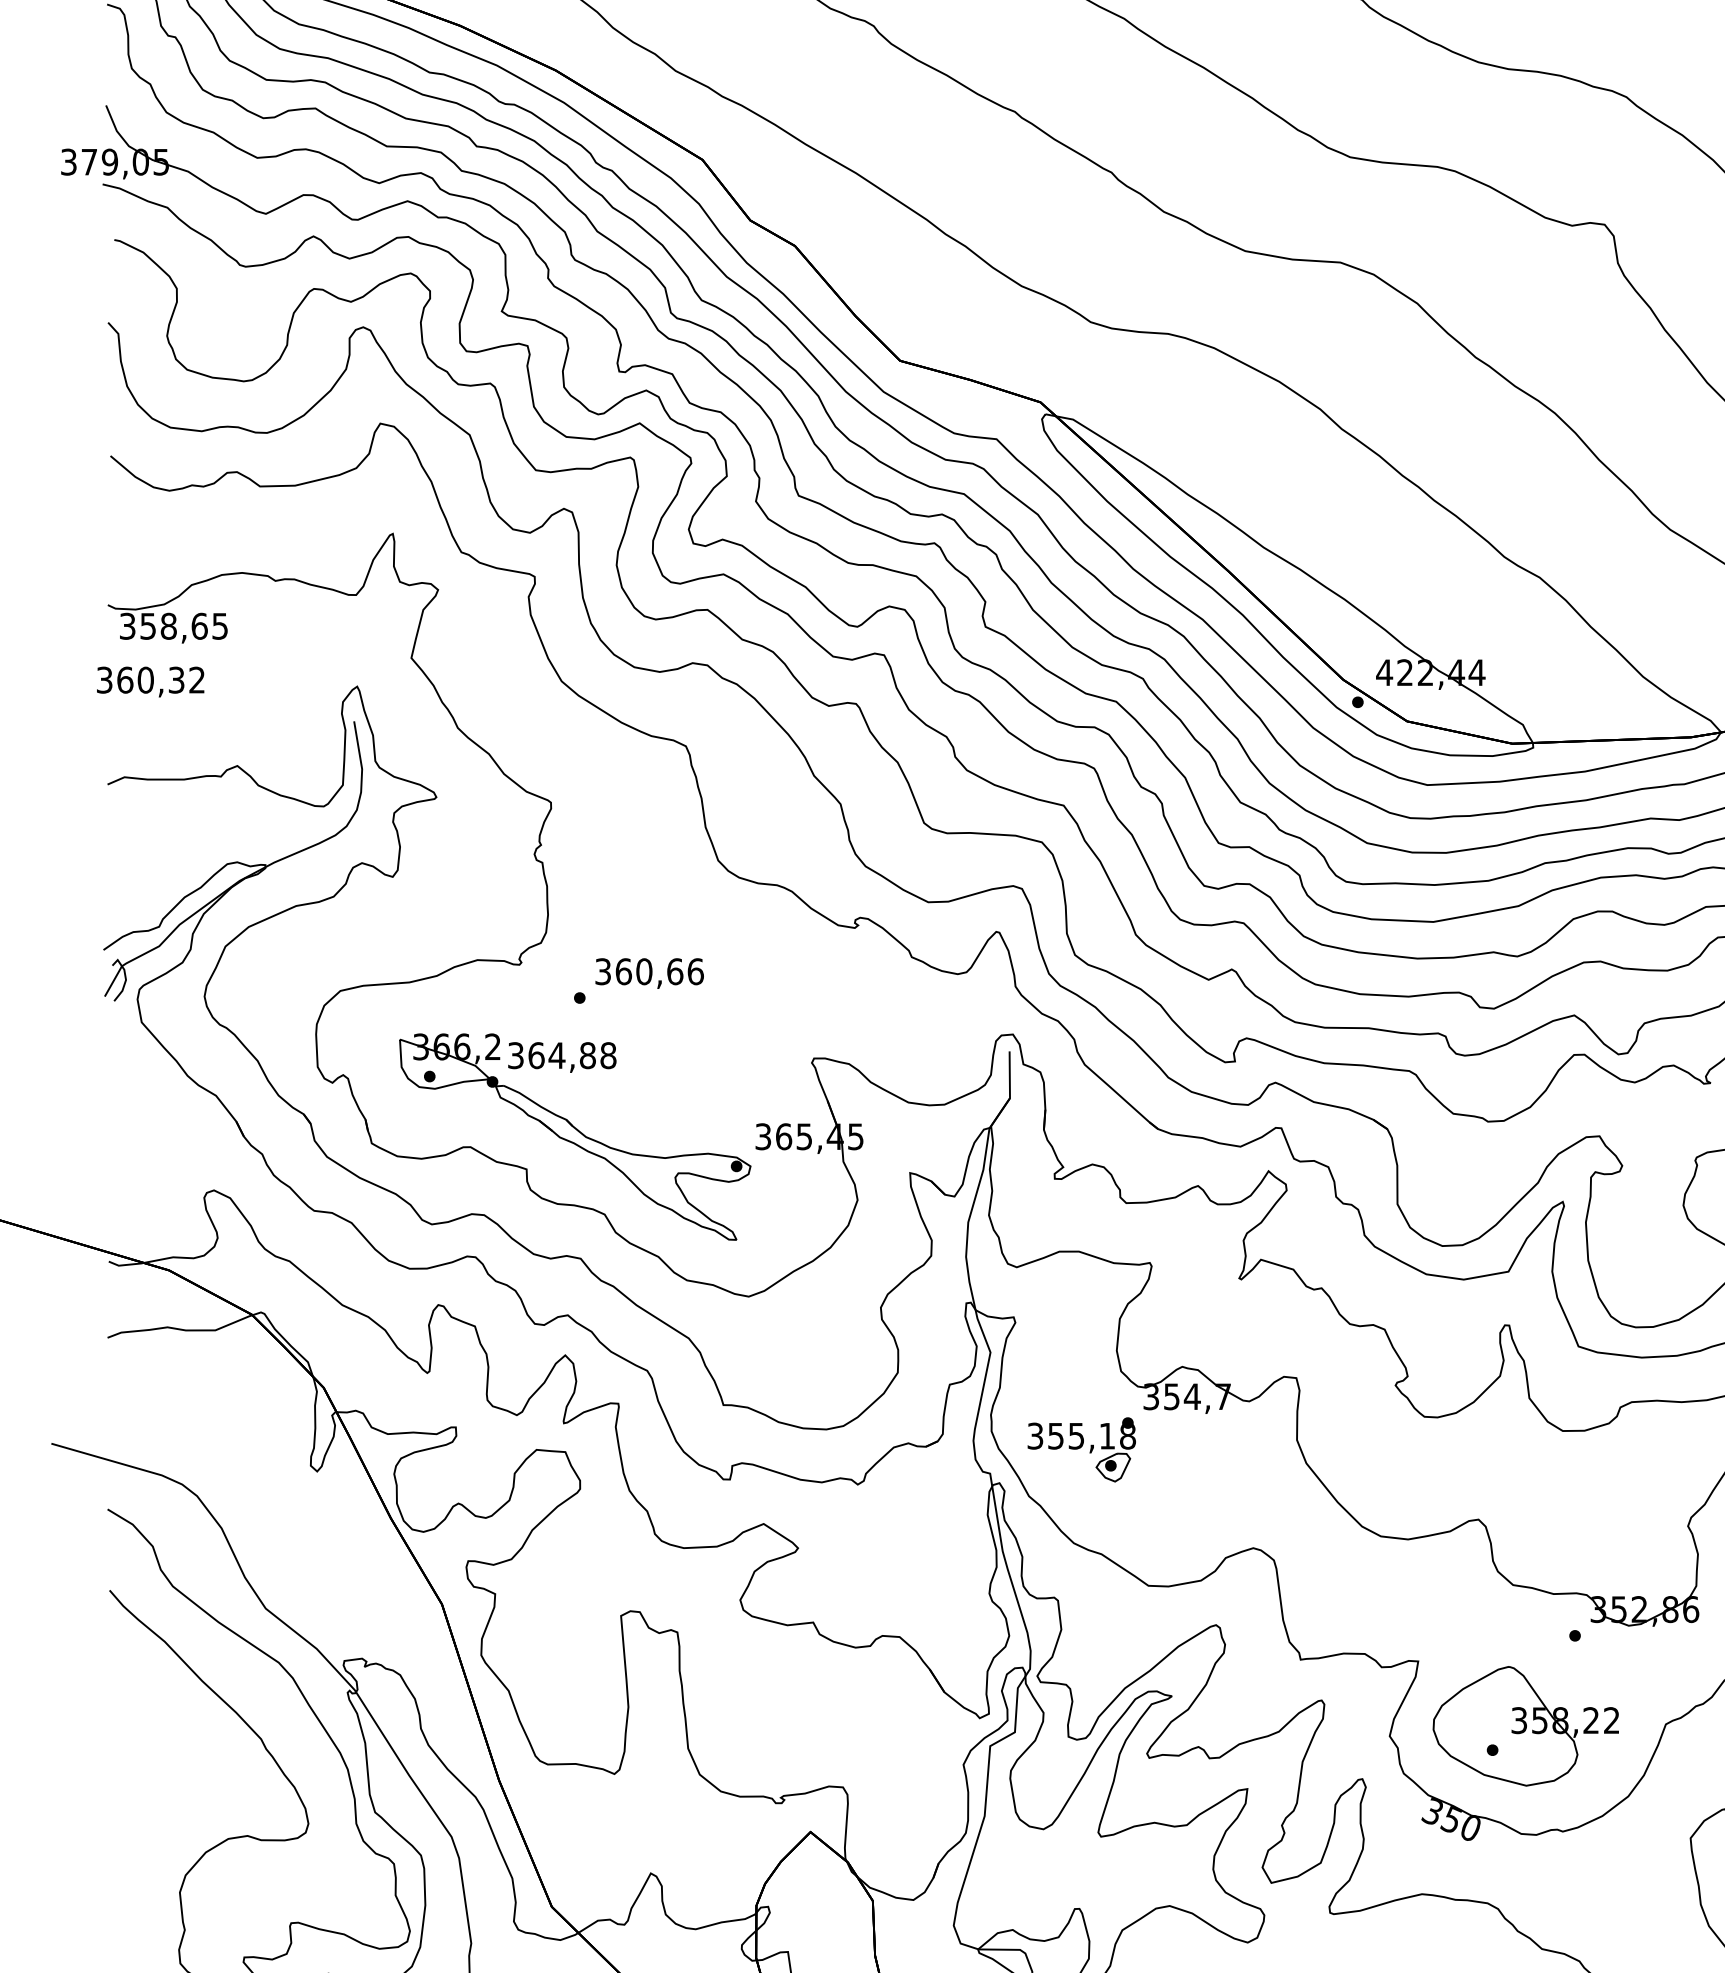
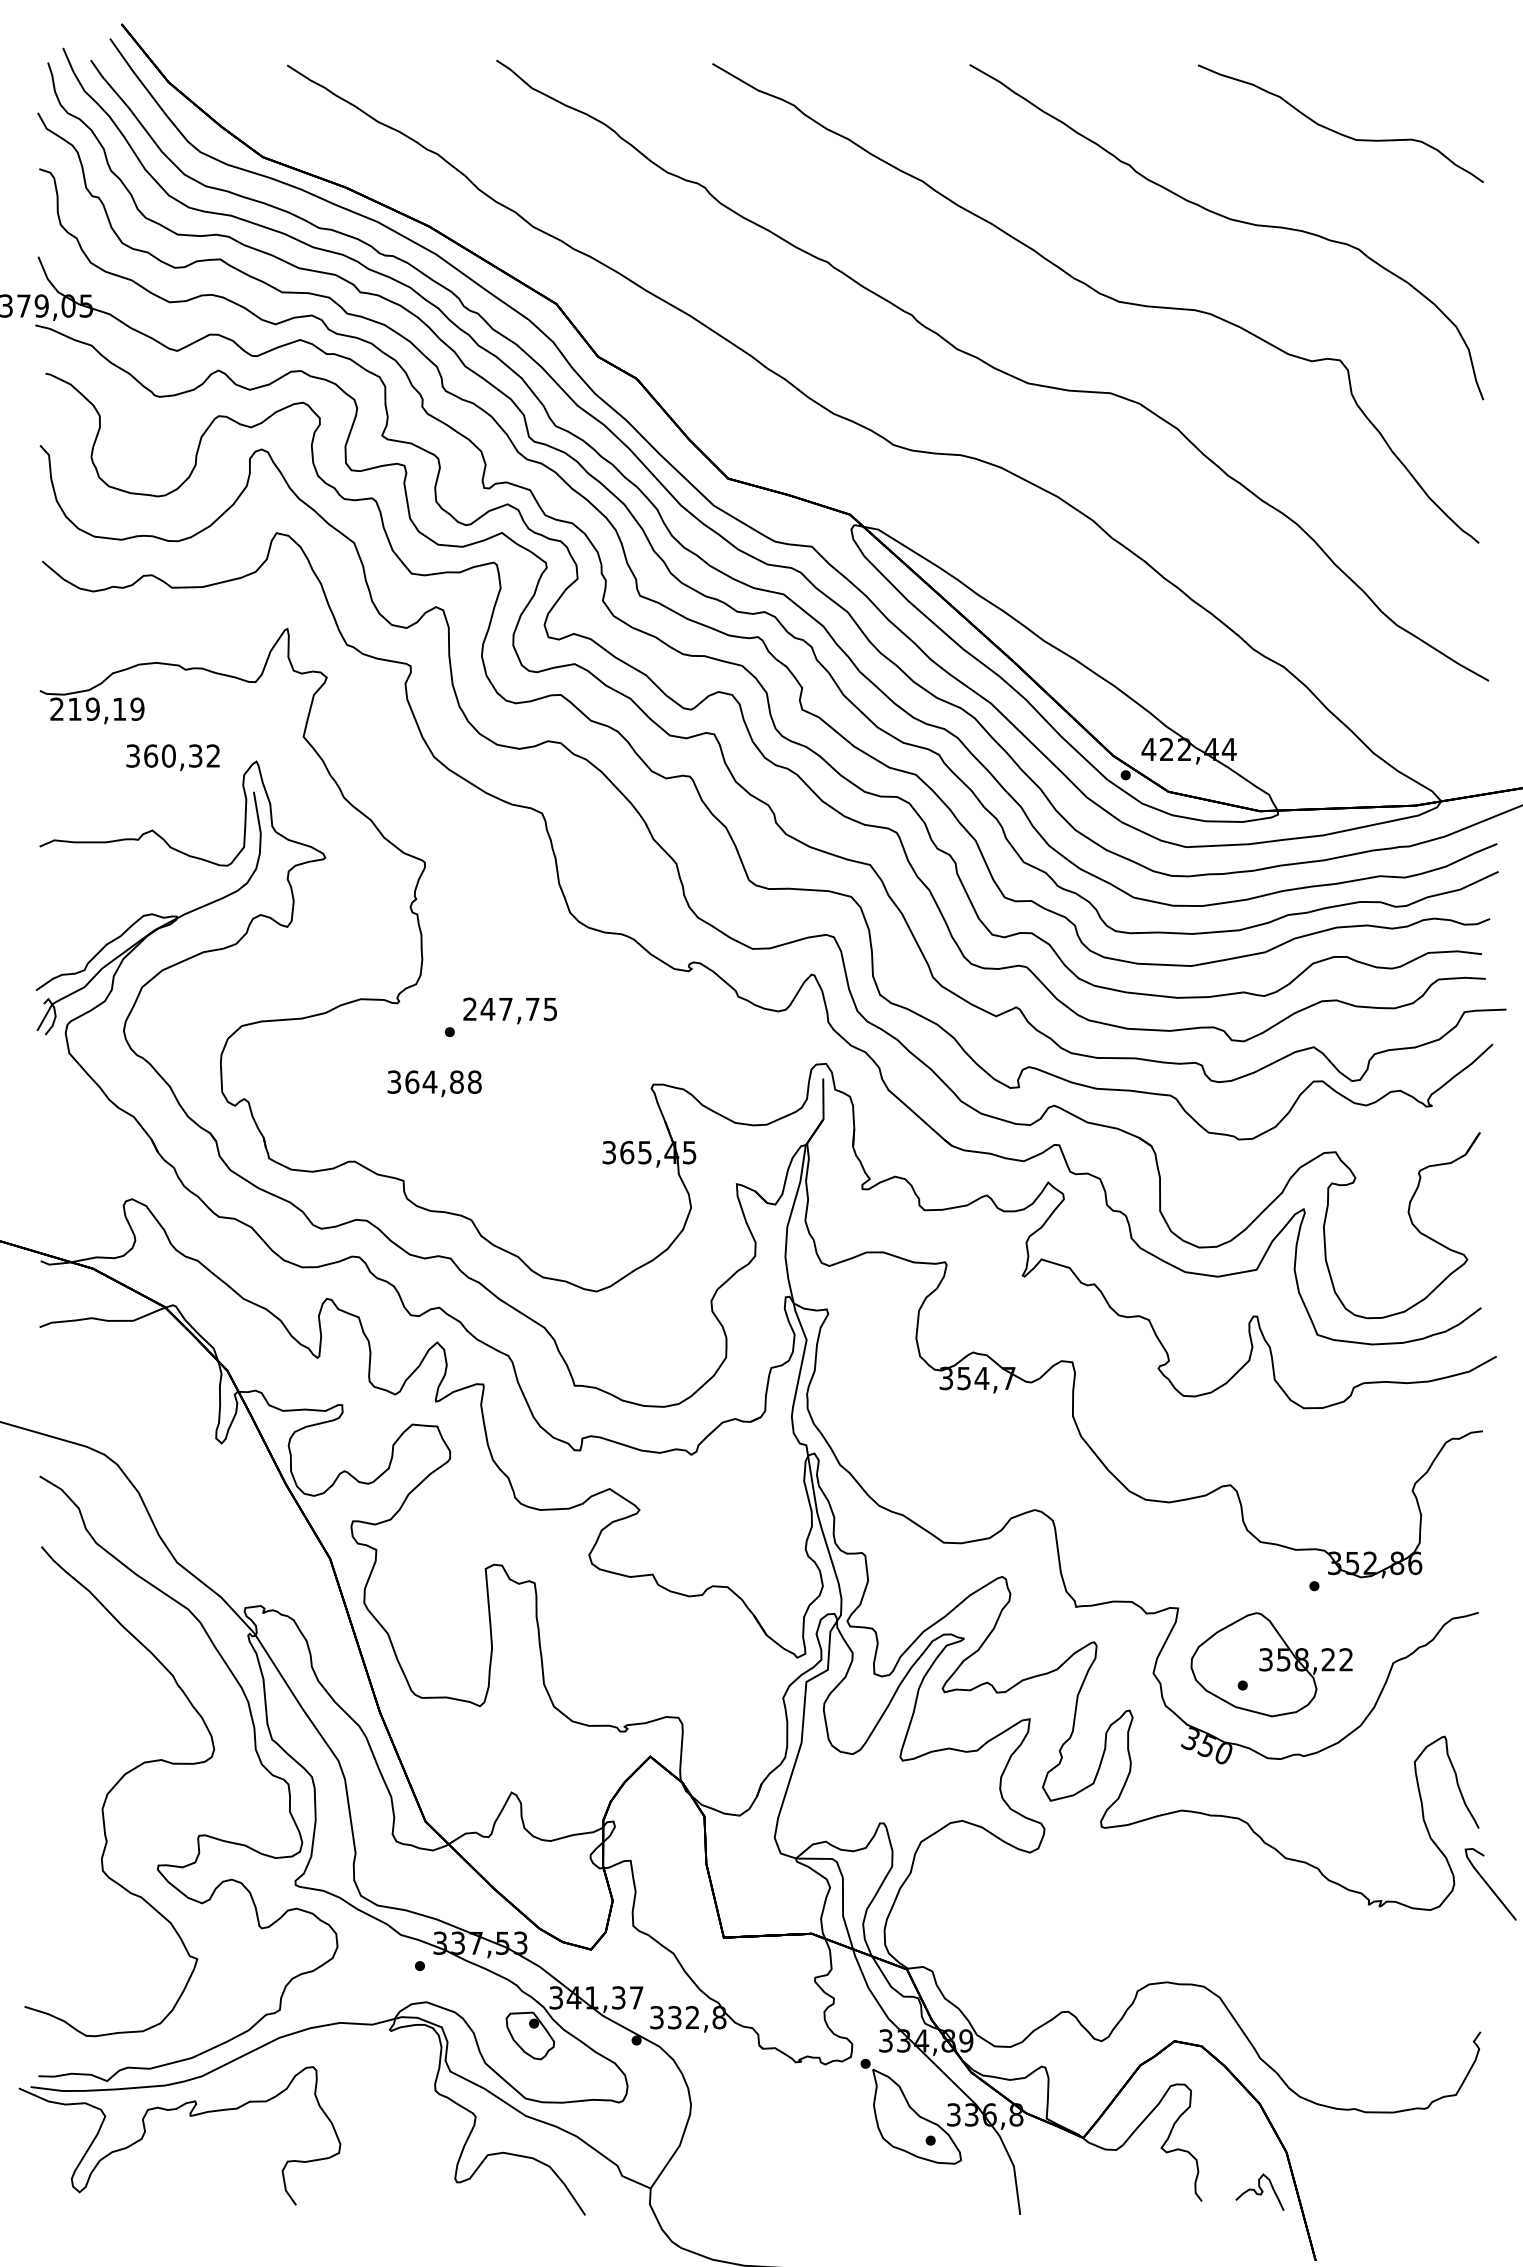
text: (174, 625) -> (97, 708), 358,65 -> 219,19
text: (149, 681) -> (172, 757), moved
text: (649, 971) -> (510, 1009), 360,66 -> 247,75
part: (574, 1136) -> (445, 1152), removed
part: (1081, 1449) -> (885, 1424), removed

